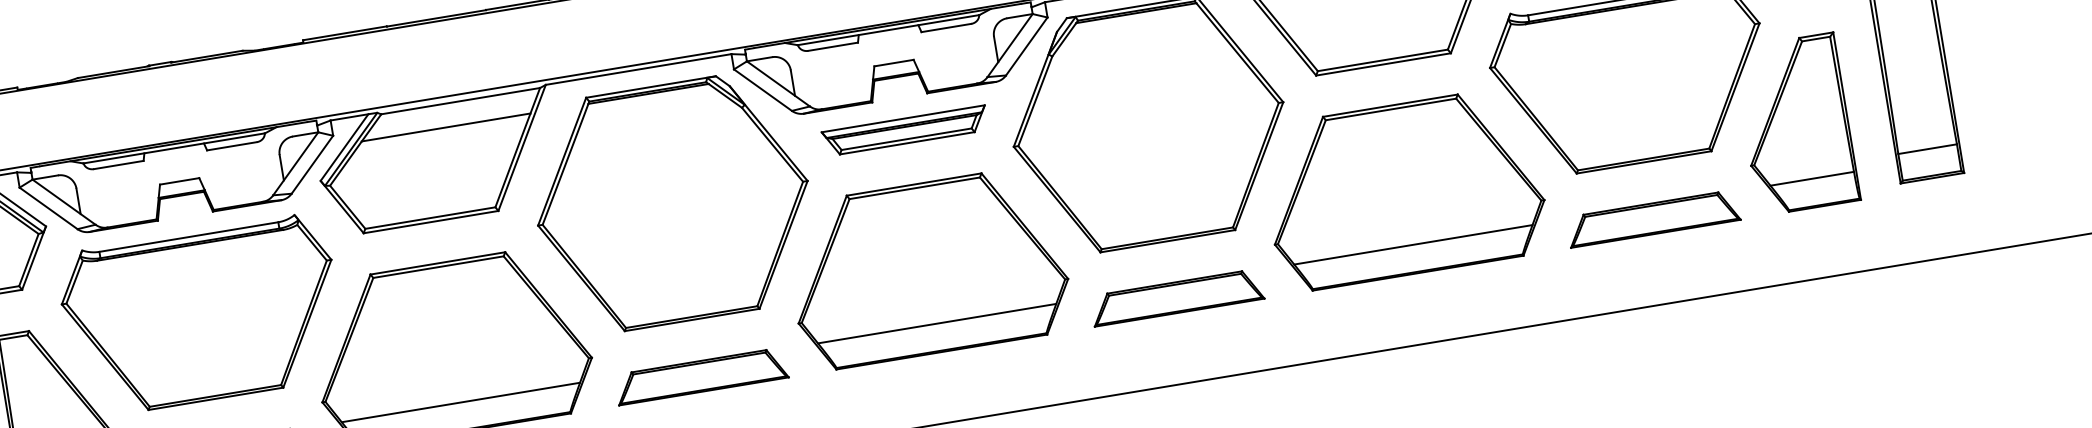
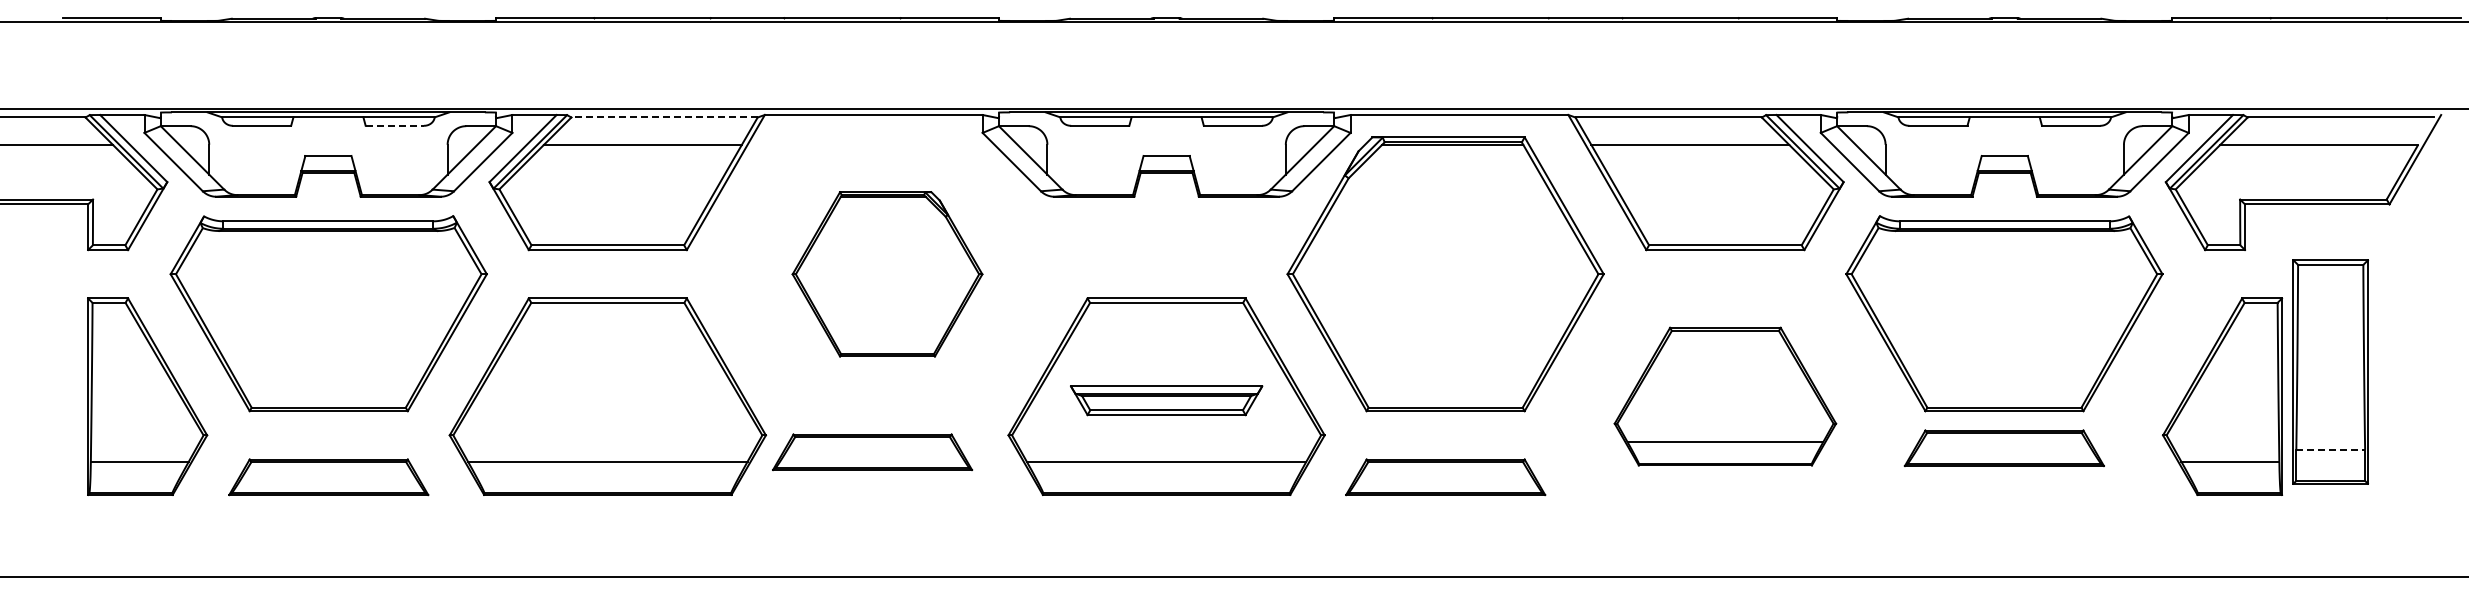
line: (460, 101) -> (664, 117), solid -> dashed
part: (1796, 124) -> (2222, 396), moved
part: (905, 130) -> (1166, 400), moved
line: (232, 145) -> (395, 125), solid -> dashed
line: (1928, 148) -> (2331, 449), solid -> dashed
part: (1404, 189) -> (1725, 396), size x0.7
part: (672, 203) -> (887, 274), size x0.6
part: (1652, 219) -> (2003, 448), moved
part: (701, 376) -> (872, 452), moved

